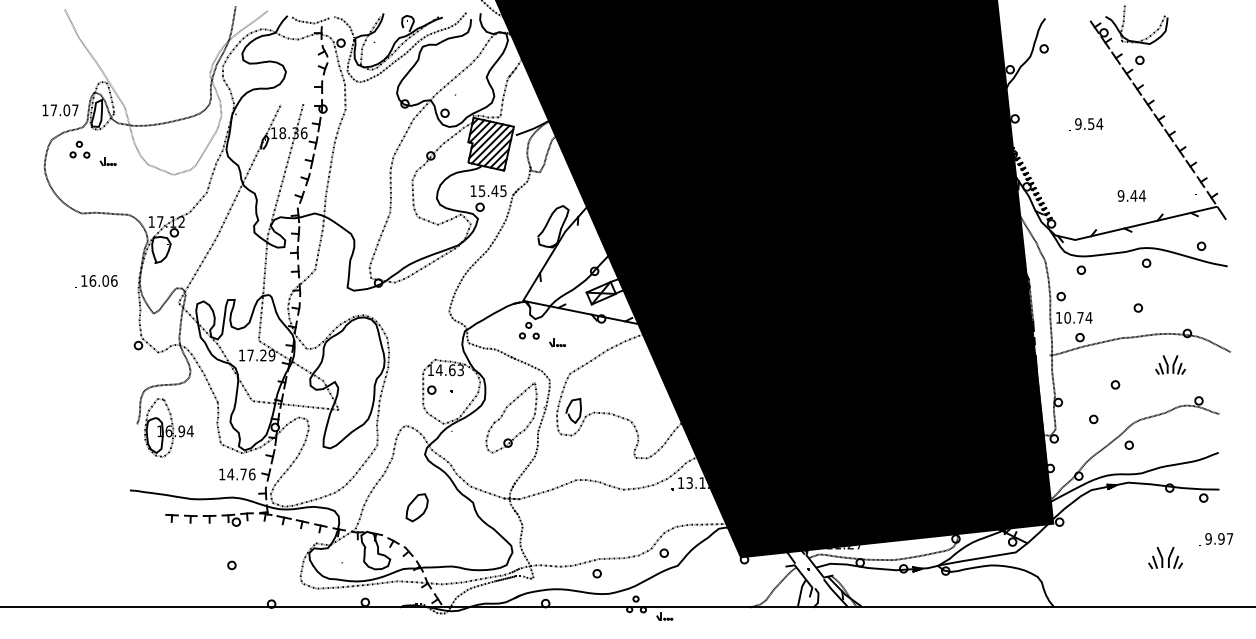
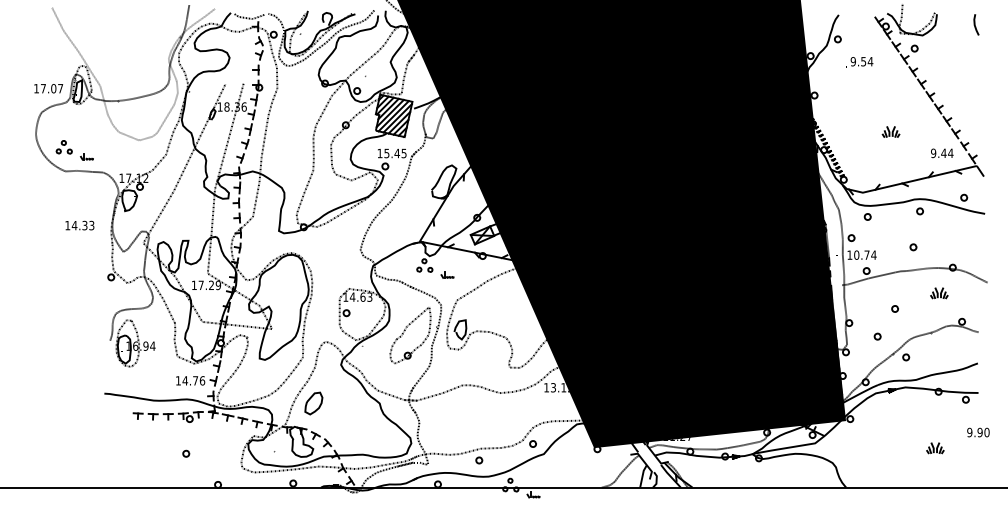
line: (1215, 30) -> (975, 24), added
part: (1086, 125) -> (859, 62), moved
part: (92, 153) -> (74, 150), moved
part: (1109, 163) -> (890, 131), added
text: (1132, 196) -> (942, 153), moved
text: (102, 280) -> (82, 225), 16.06 -> 14.33
part: (1170, 365) -> (939, 293), size x0.71
part: (416, 507) -> (313, 403), moved
text: (1229, 538) -> (986, 432), 9.97 -> 9.90
part: (1165, 558) -> (935, 448), size x0.62

